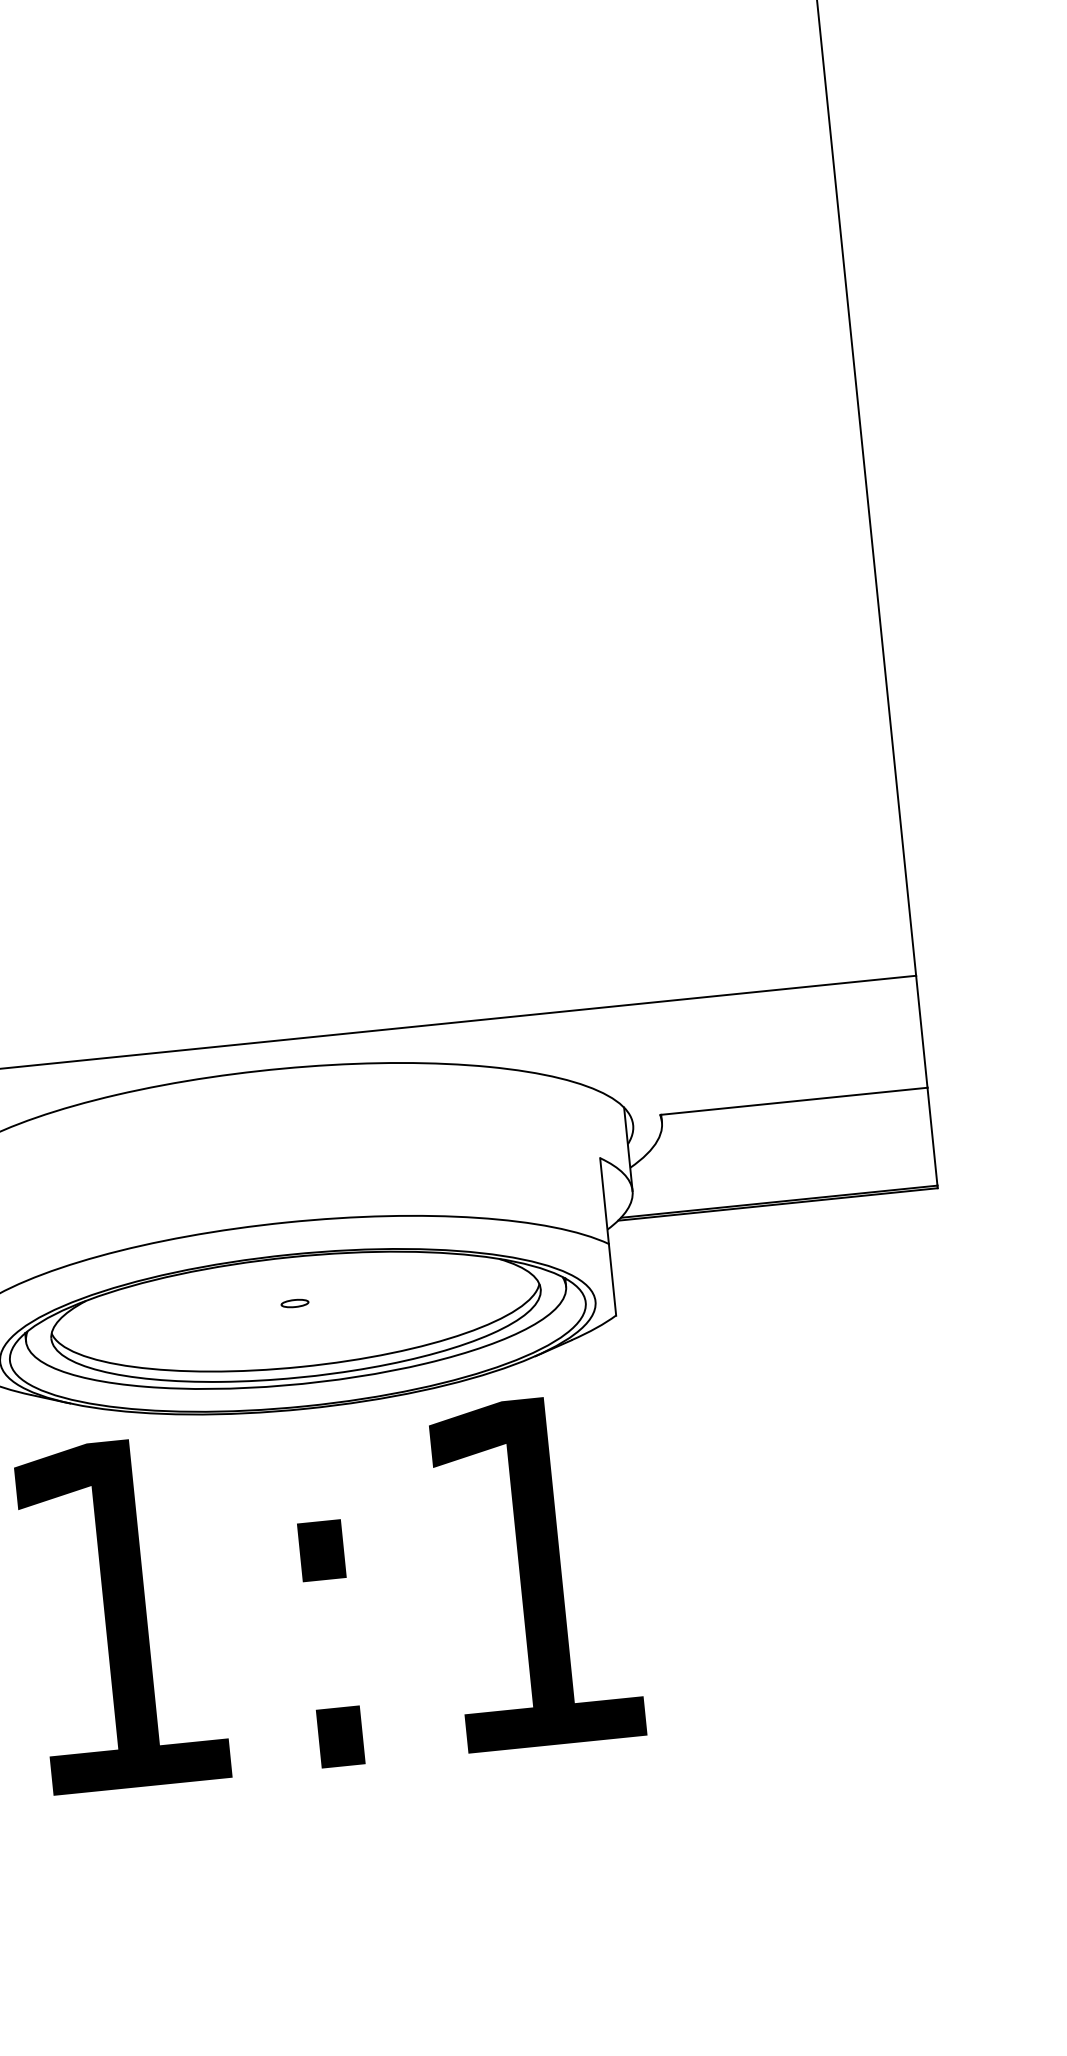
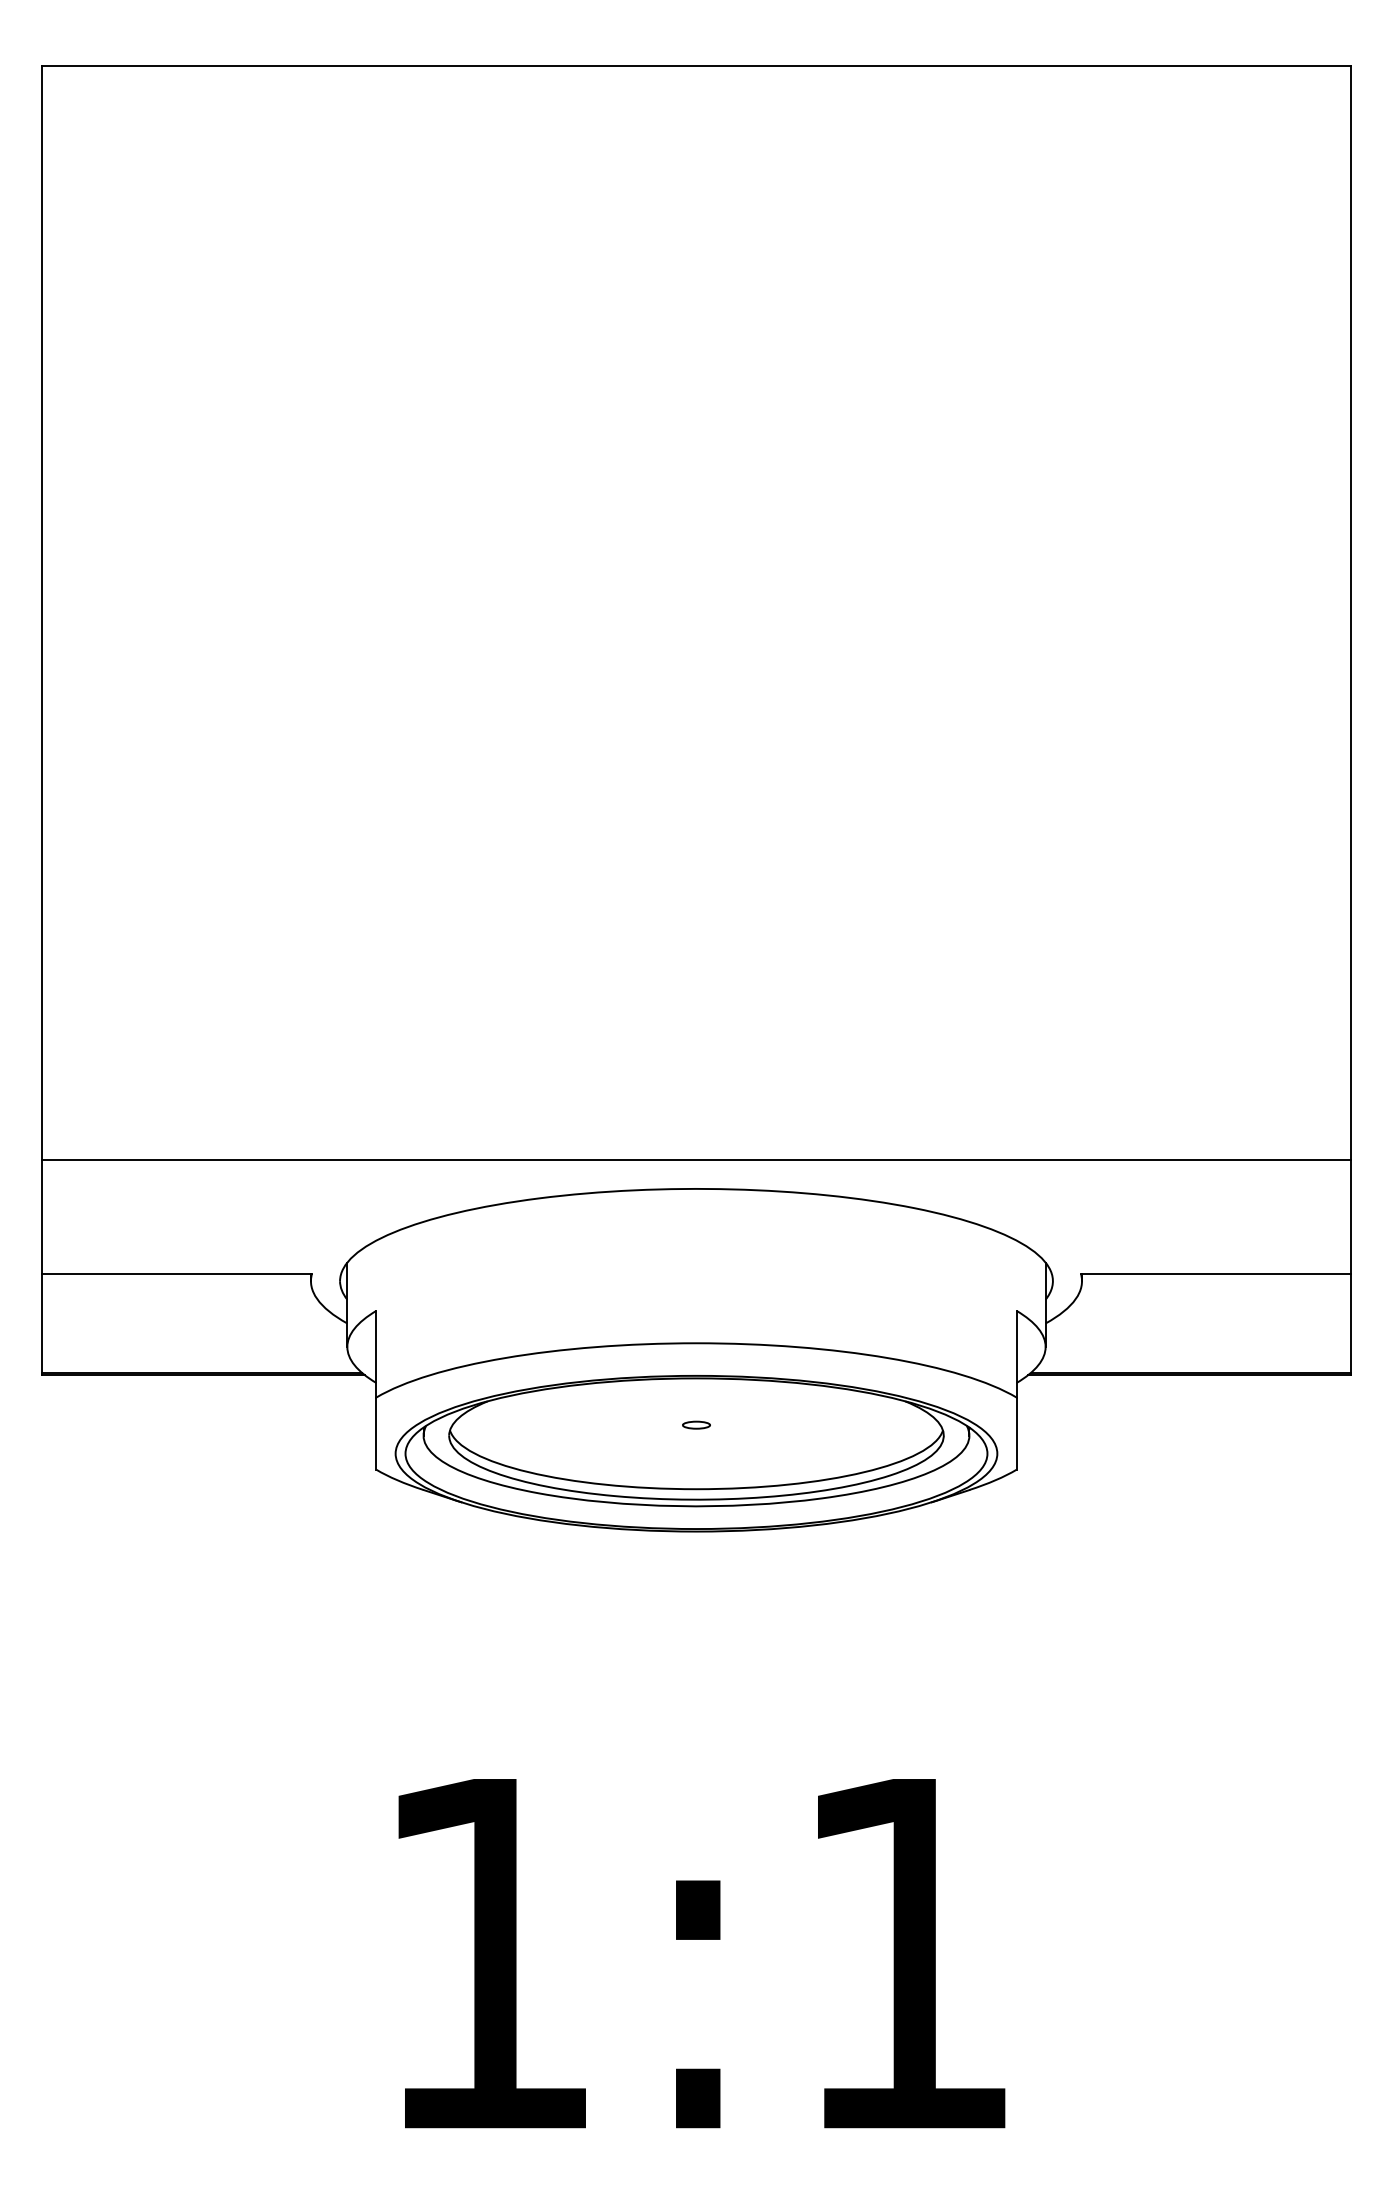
text: (329, 1593) -> (701, 1953), moved

